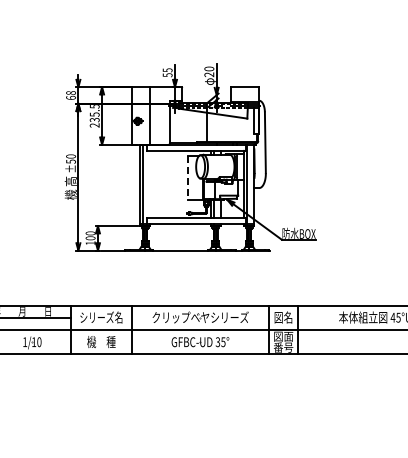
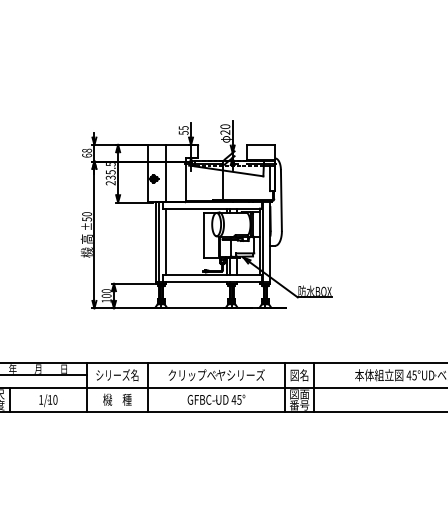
line: (187, 178) -> (203, 236), dashed -> solid
line: (150, 183) -> (166, 241), added
text: (217, 341) -> (233, 399), 35° -> 45°

